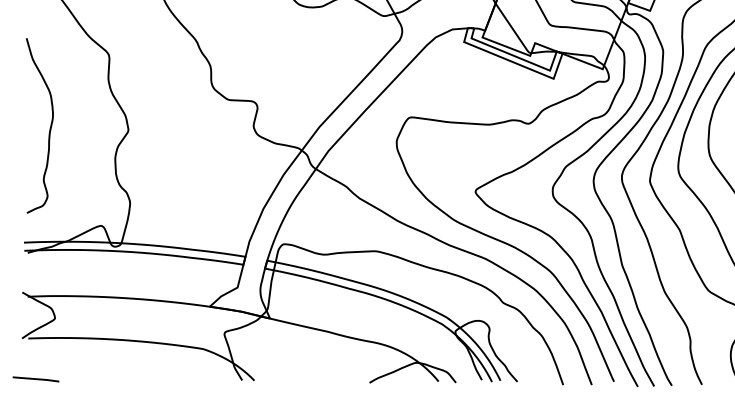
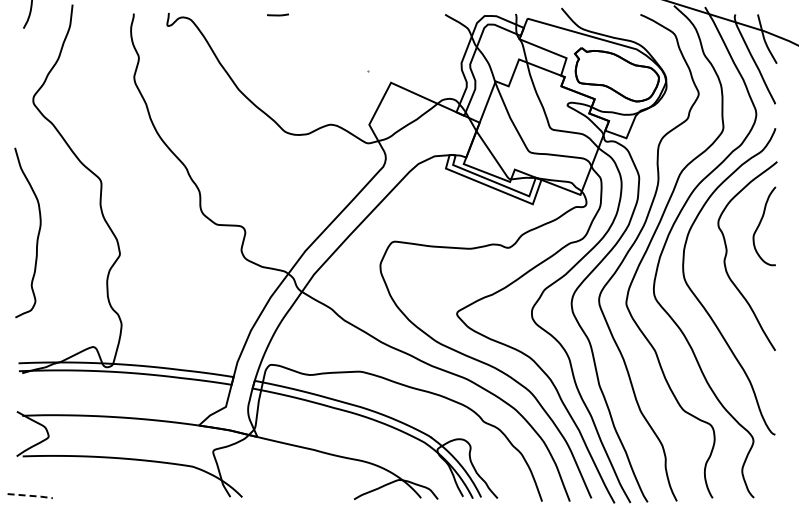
curve: (49, 127) -> (37, 234), moved
line: (37, 378) -> (31, 495), solid -> dashed

